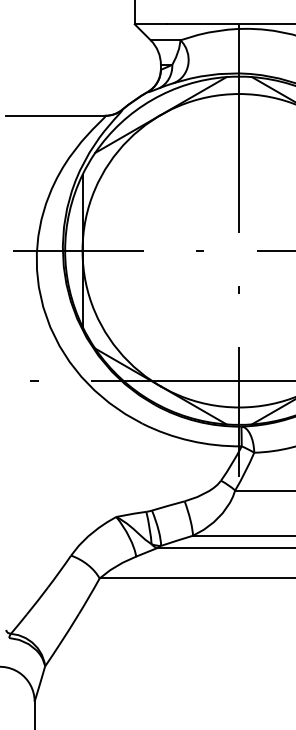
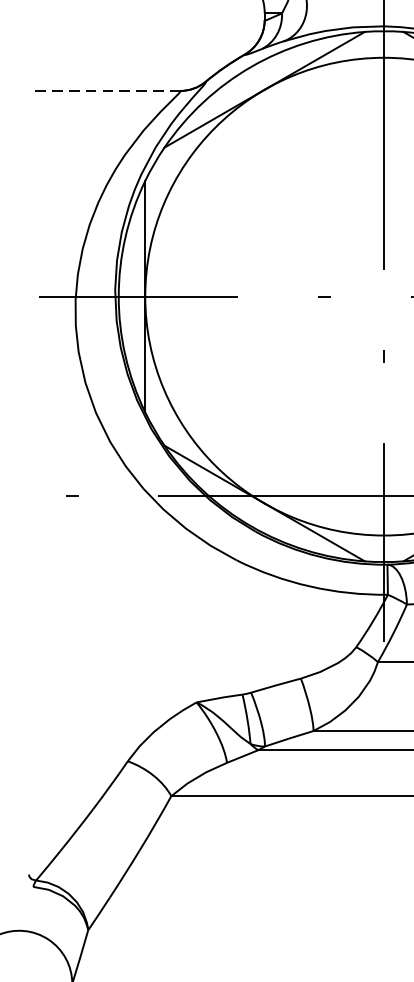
line: (55, 115) -> (104, 90), solid -> dashed

